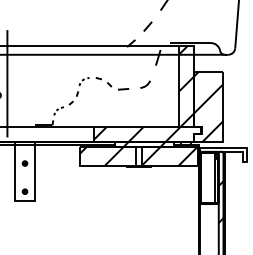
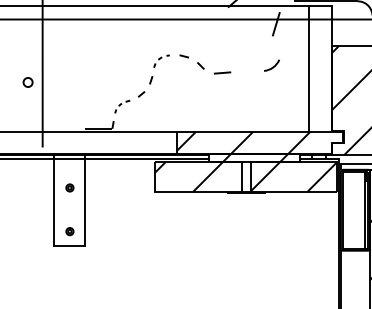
curve: (146, 84) -> (273, 65), moved
hatch: (186, 86) -> (320, 68), removed

